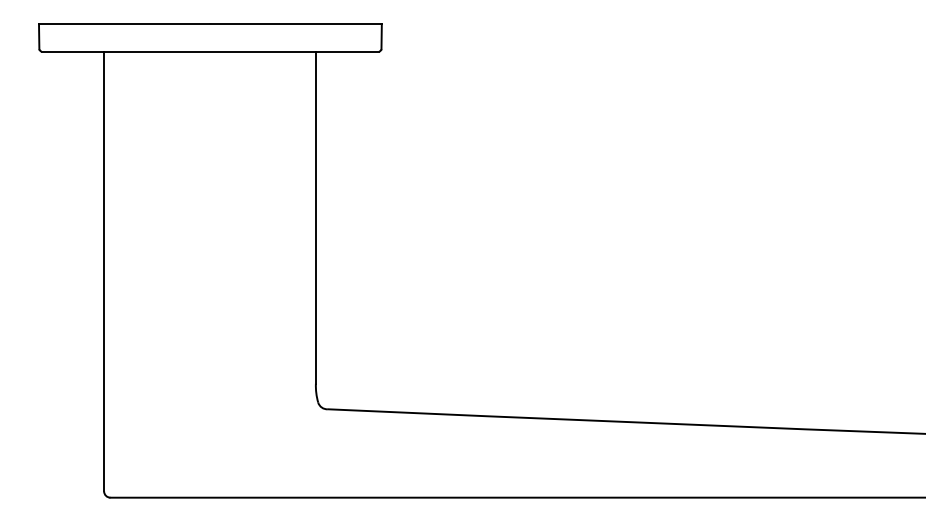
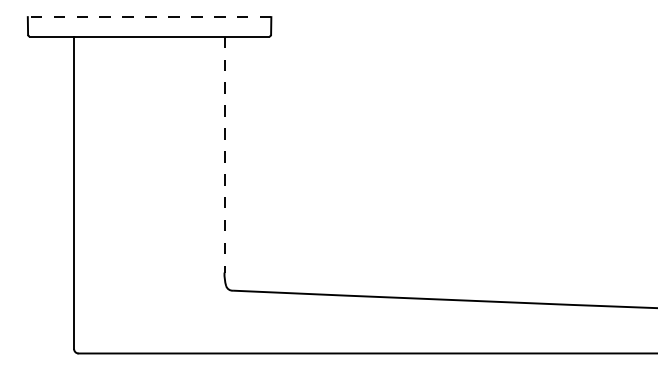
line: (210, 24) -> (149, 17), solid -> dashed
line: (315, 217) -> (224, 154), solid -> dashed

